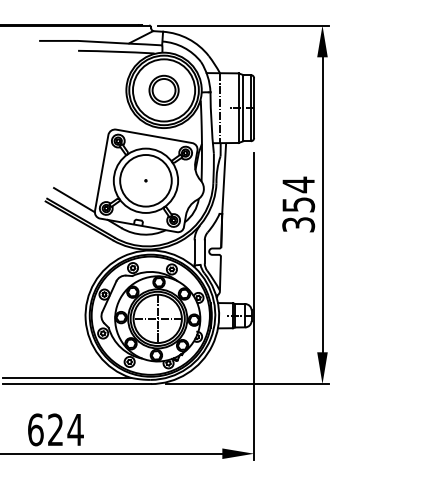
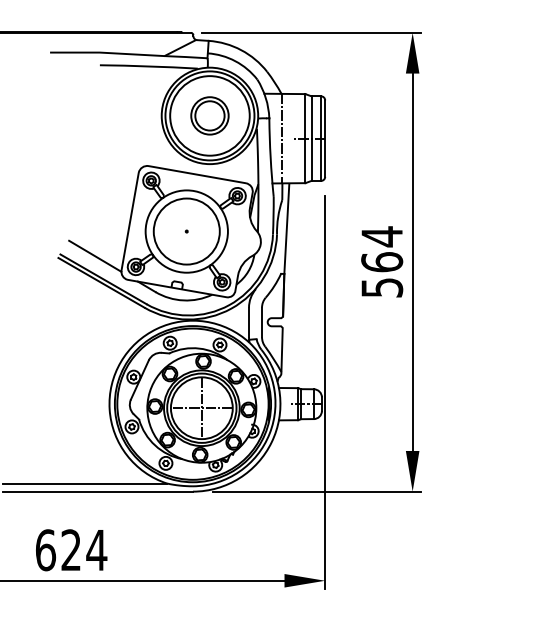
text: (298, 213) -> (381, 273), 354 -> 564

